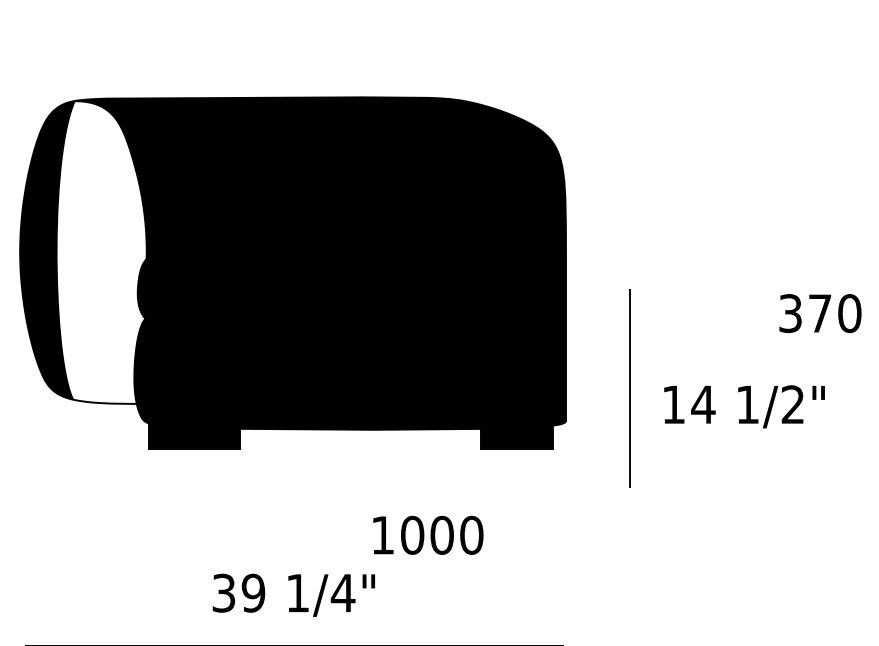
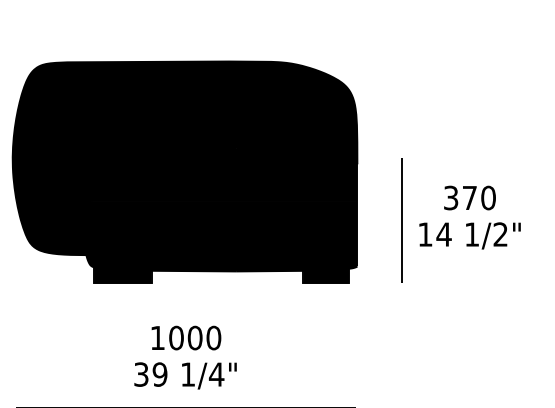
fill: (100, 252) -> (63, 159), added
text: (819, 312) -> (469, 197), moved
line: (629, 388) -> (401, 220), moved
text: (743, 406) -> (469, 235), moved
text: (428, 534) -> (186, 337), moved

